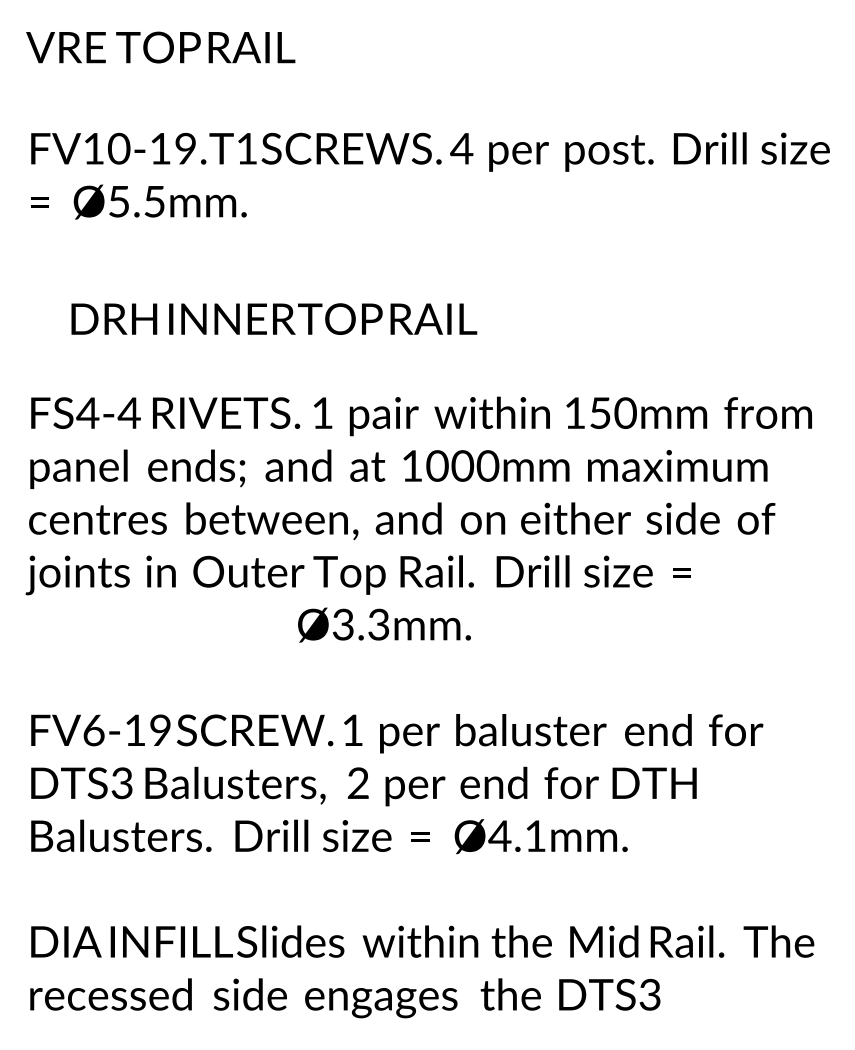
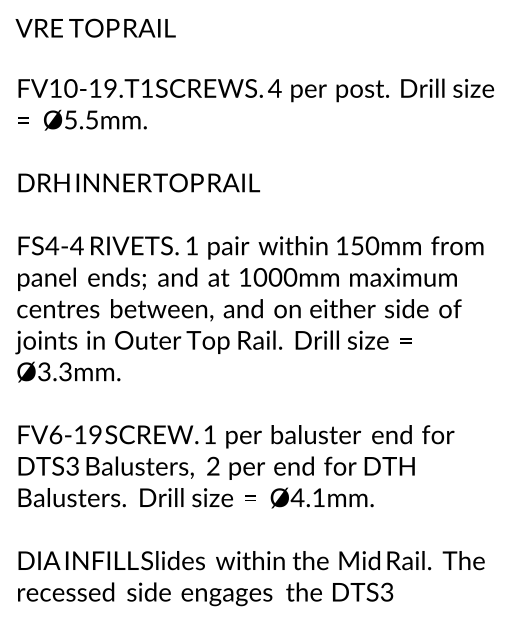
text: (272, 318) -> (138, 182), moved
text: (383, 624) -> (68, 371), moved

